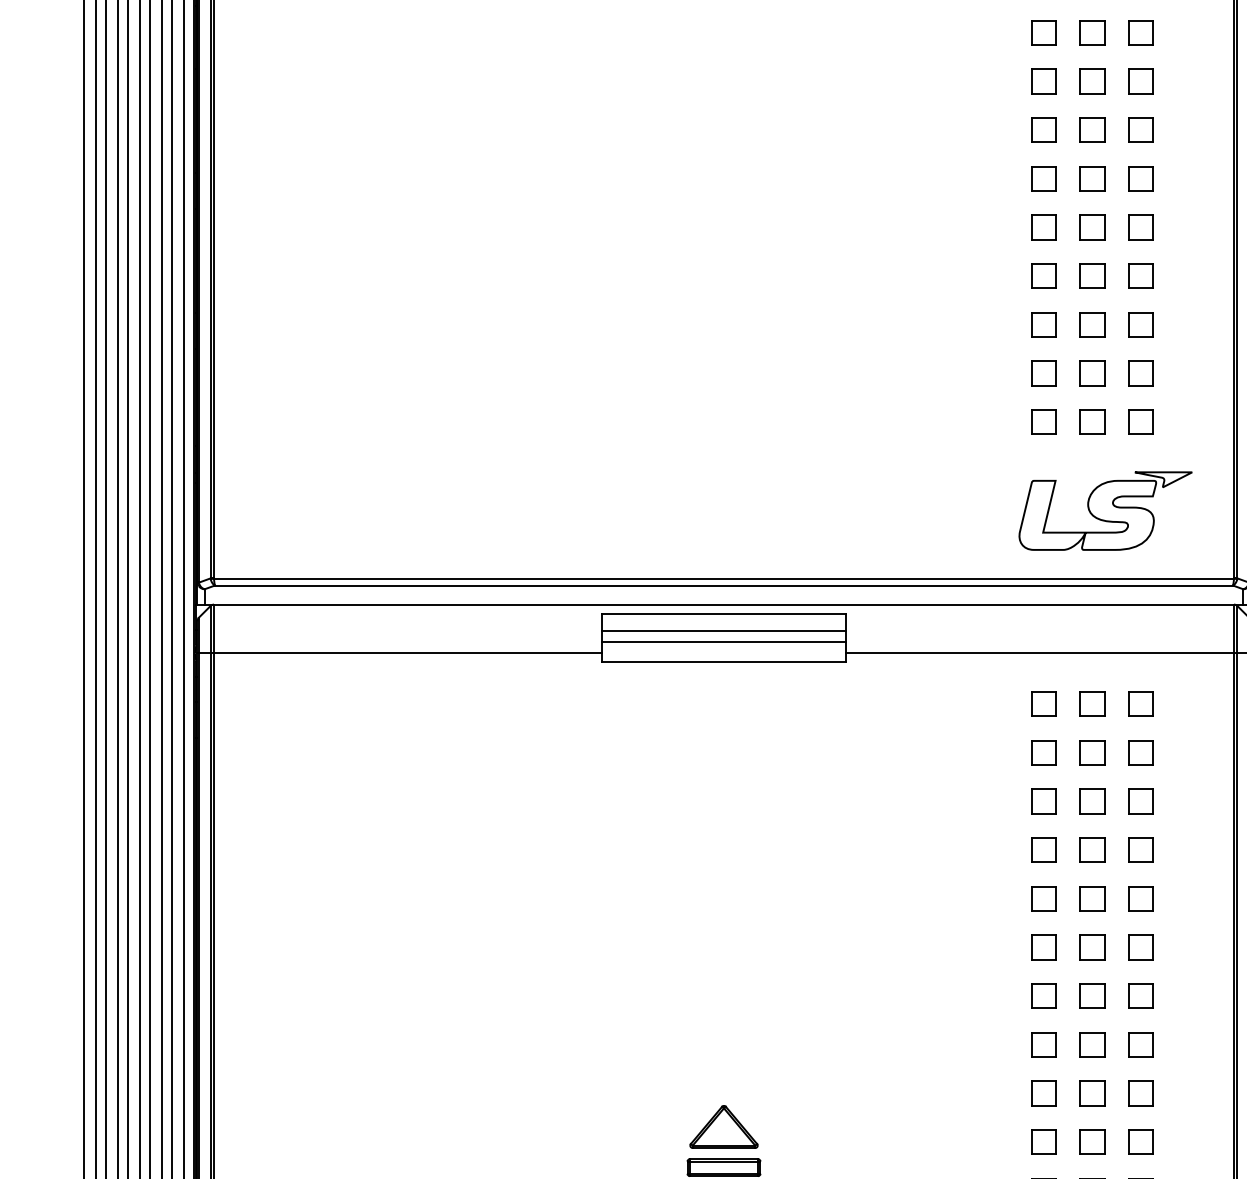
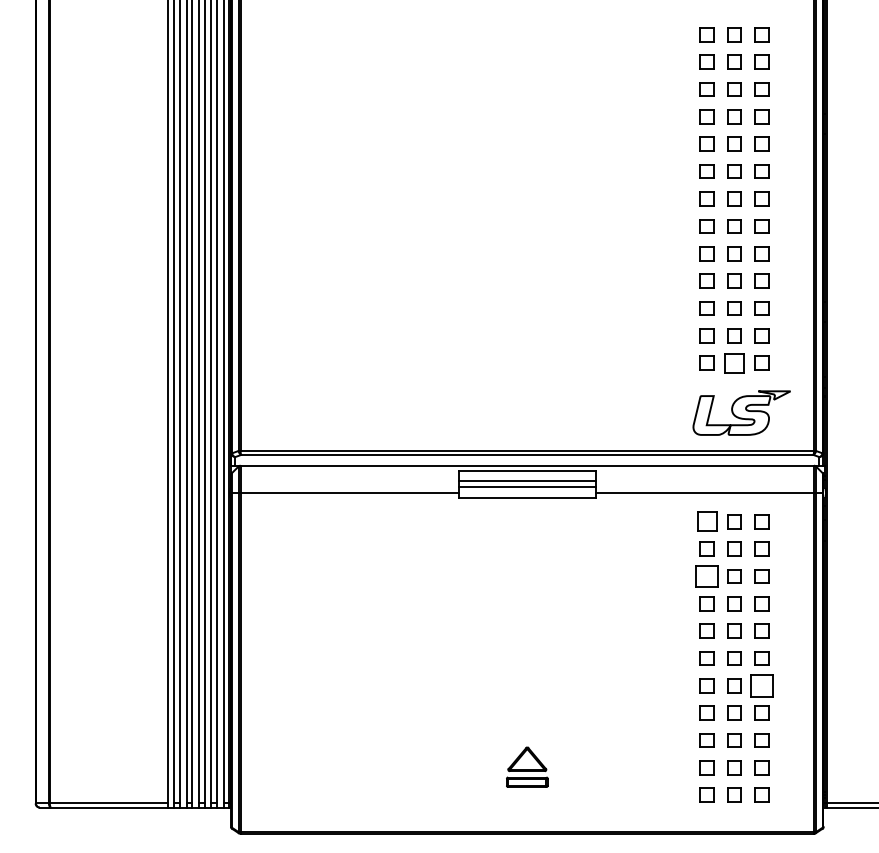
part: (1092, 421) -> (734, 362), size x1.4
part: (1042, 703) -> (706, 521), size x1.4
part: (1042, 801) -> (706, 576), size x1.6
part: (1140, 995) -> (761, 685), size x1.6

